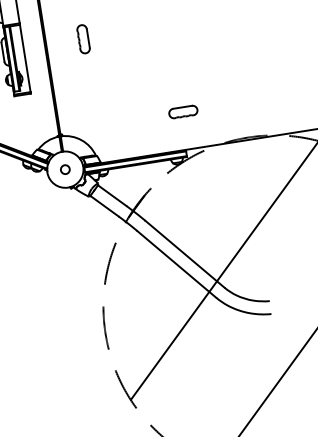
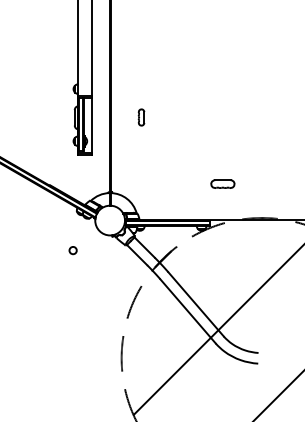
part: (83, 39) -> (141, 117), size x0.7
part: (182, 111) -> (222, 183), moved
circle: (64, 169) -> (72, 250), moved

